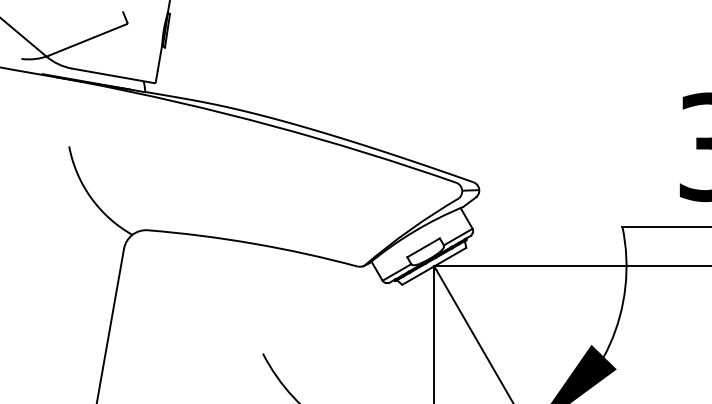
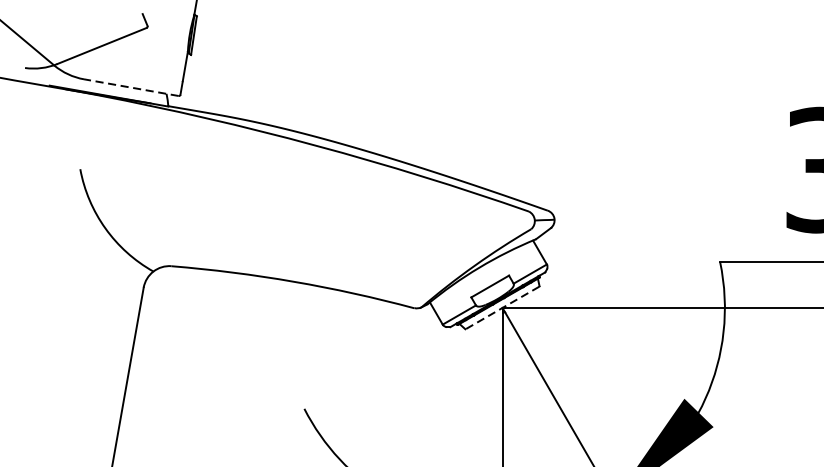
line: (113, 75) -> (131, 87), solid -> dashed
line: (434, 266) -> (502, 308), solid -> dashed

